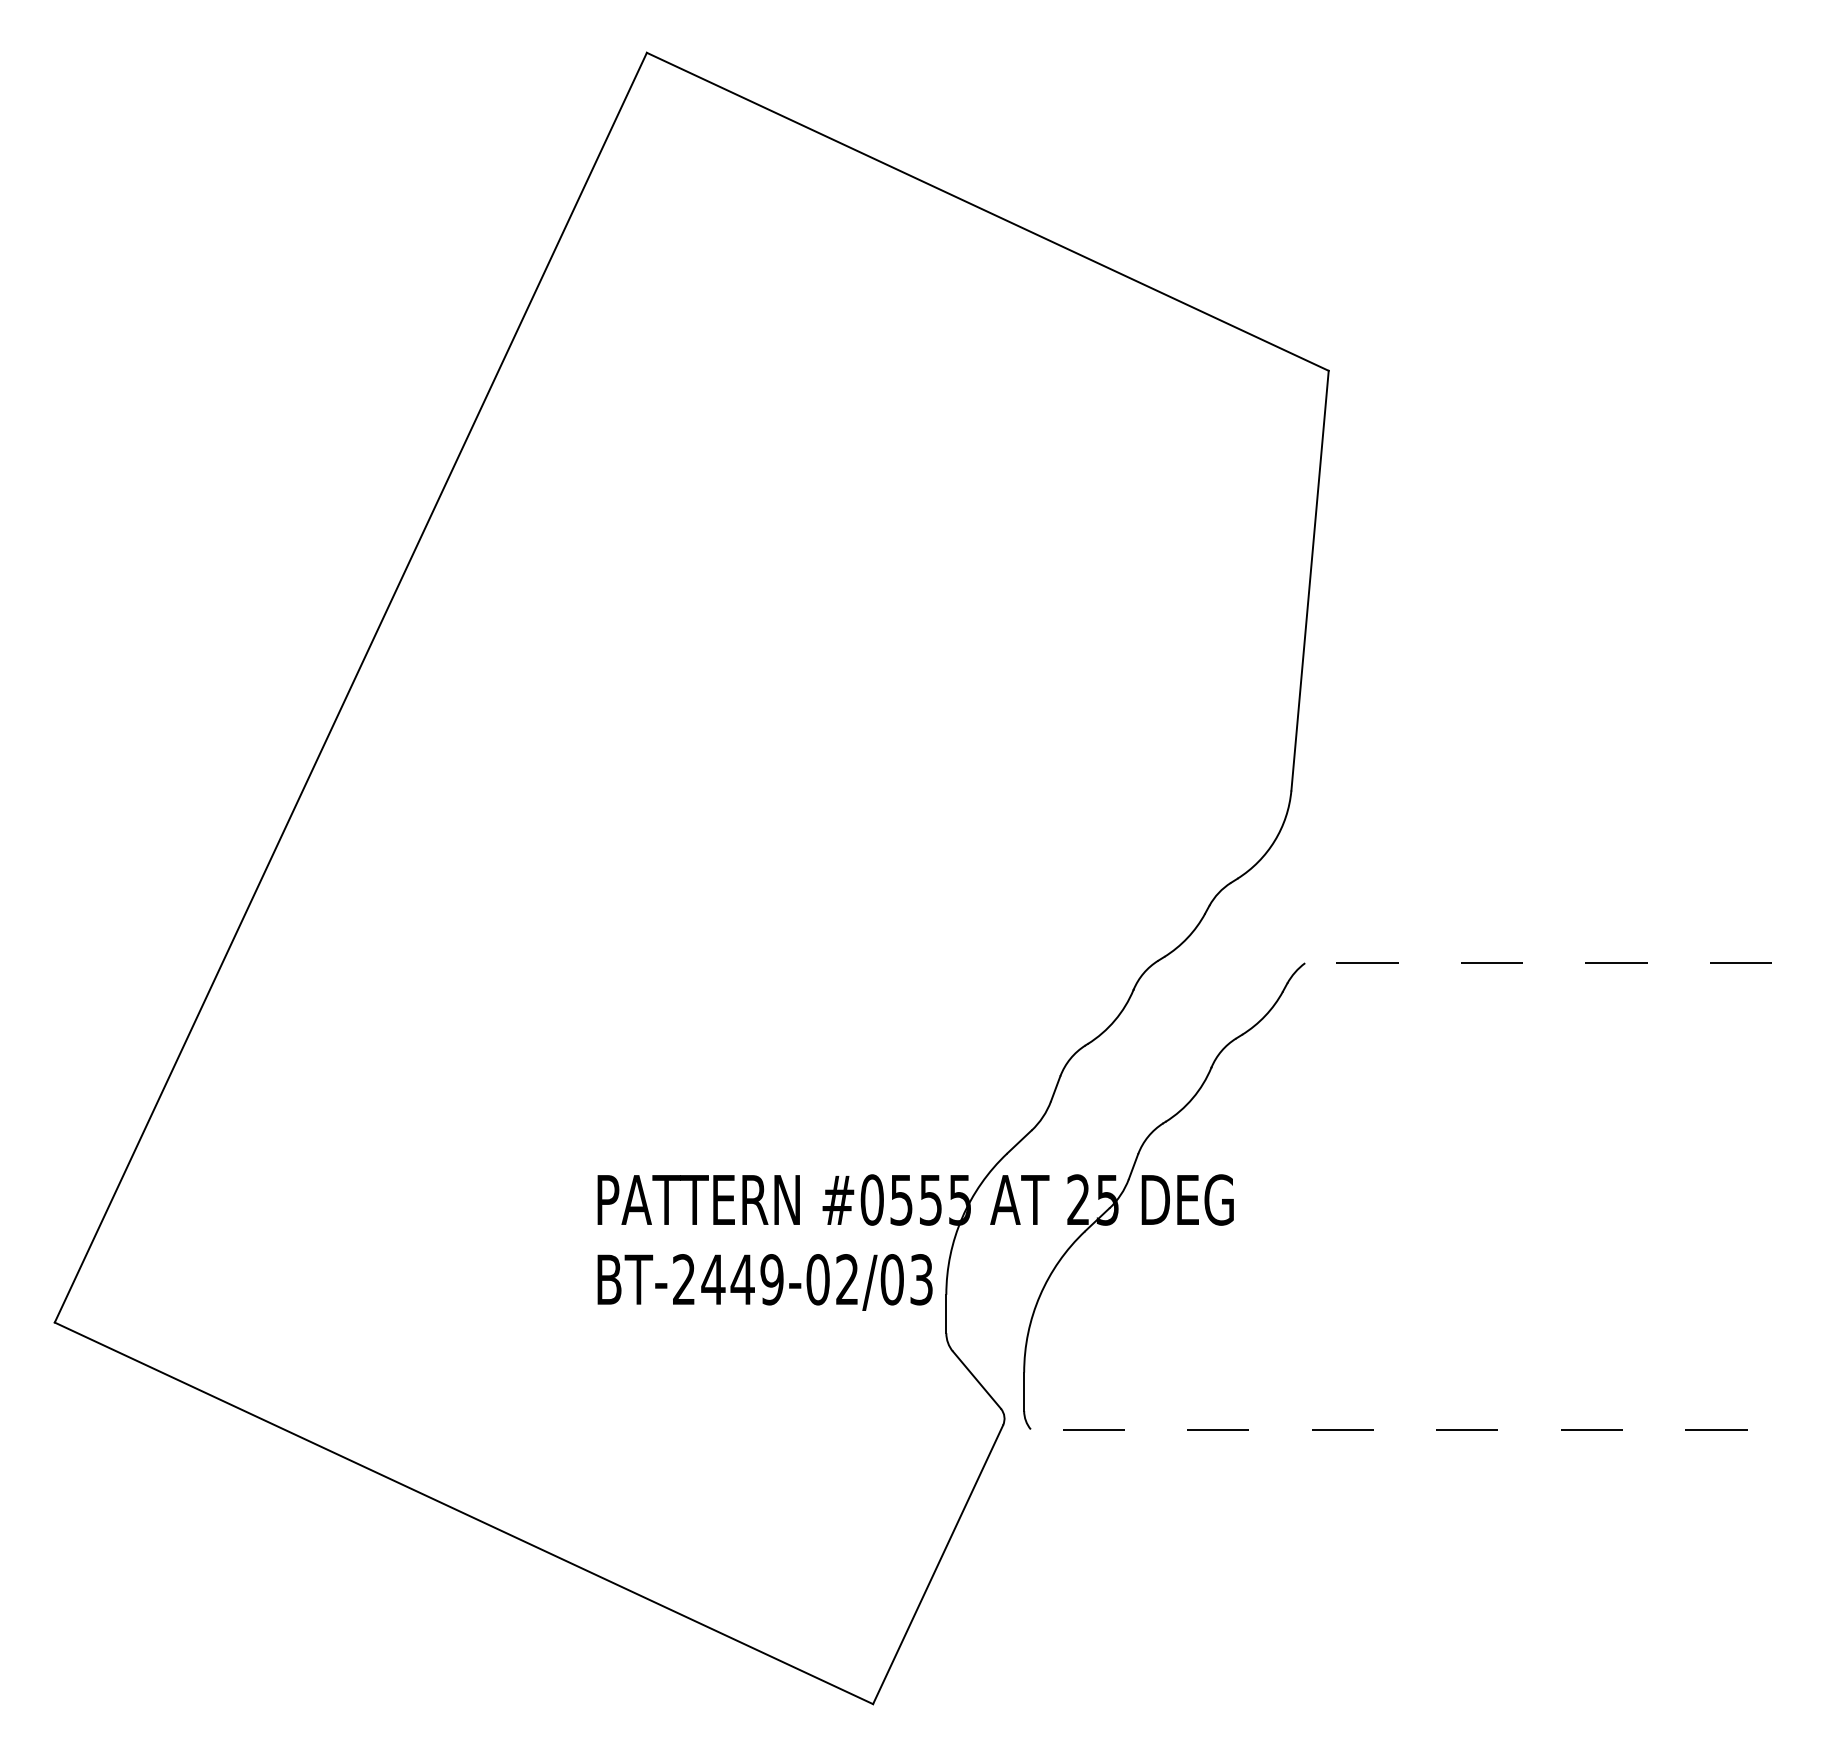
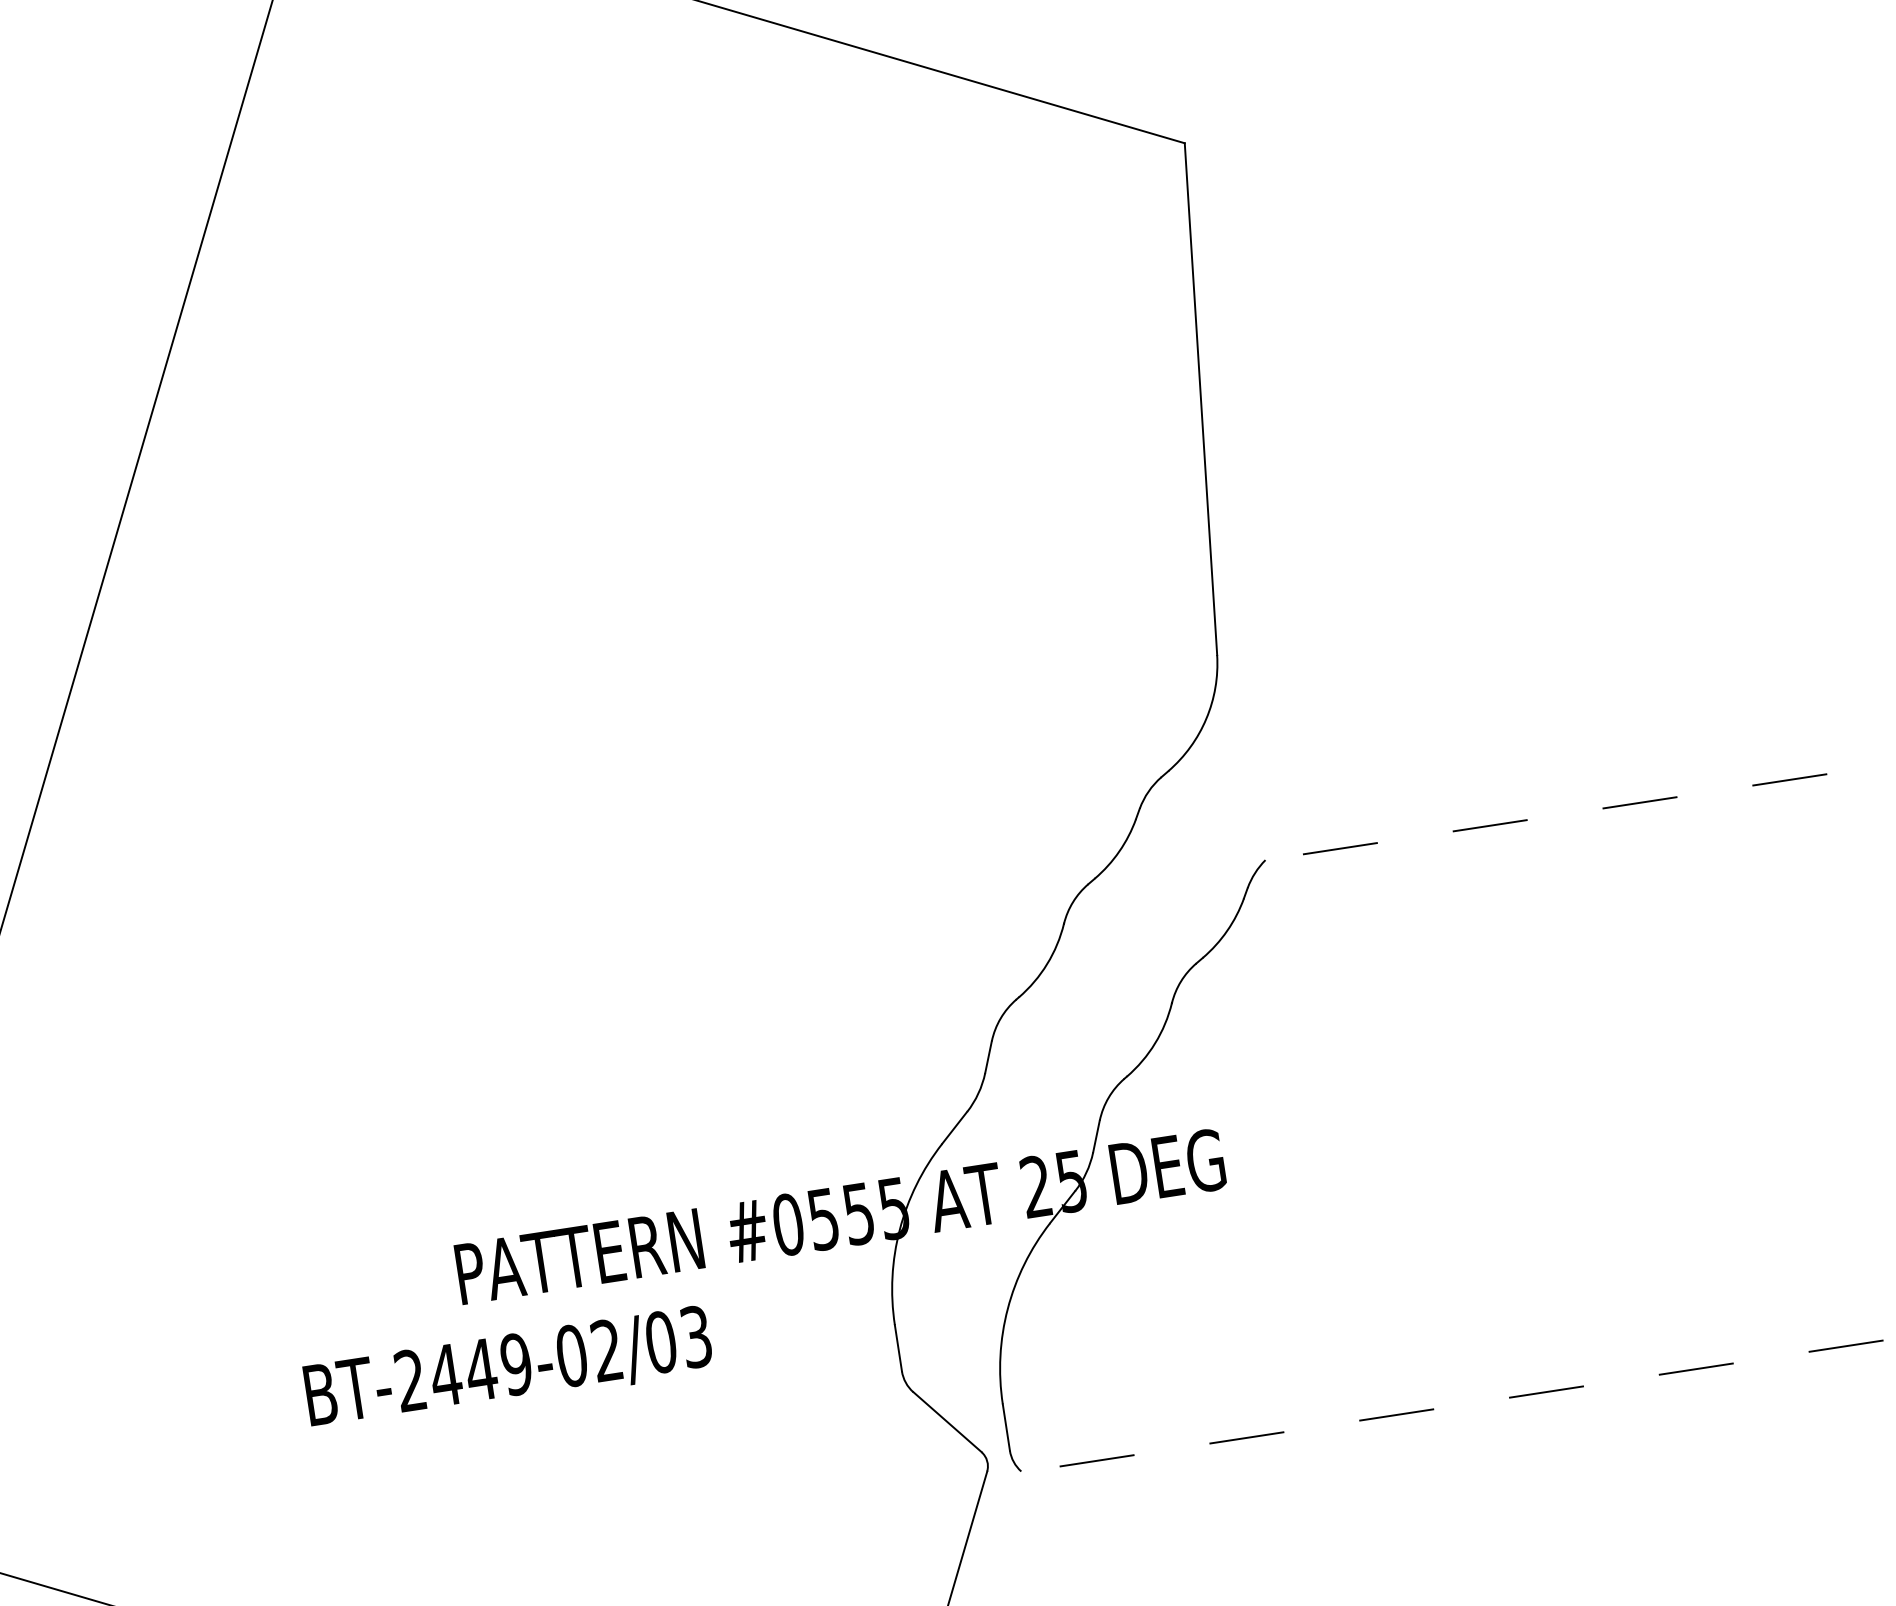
text: (764, 1282) -> (507, 1369), moved

